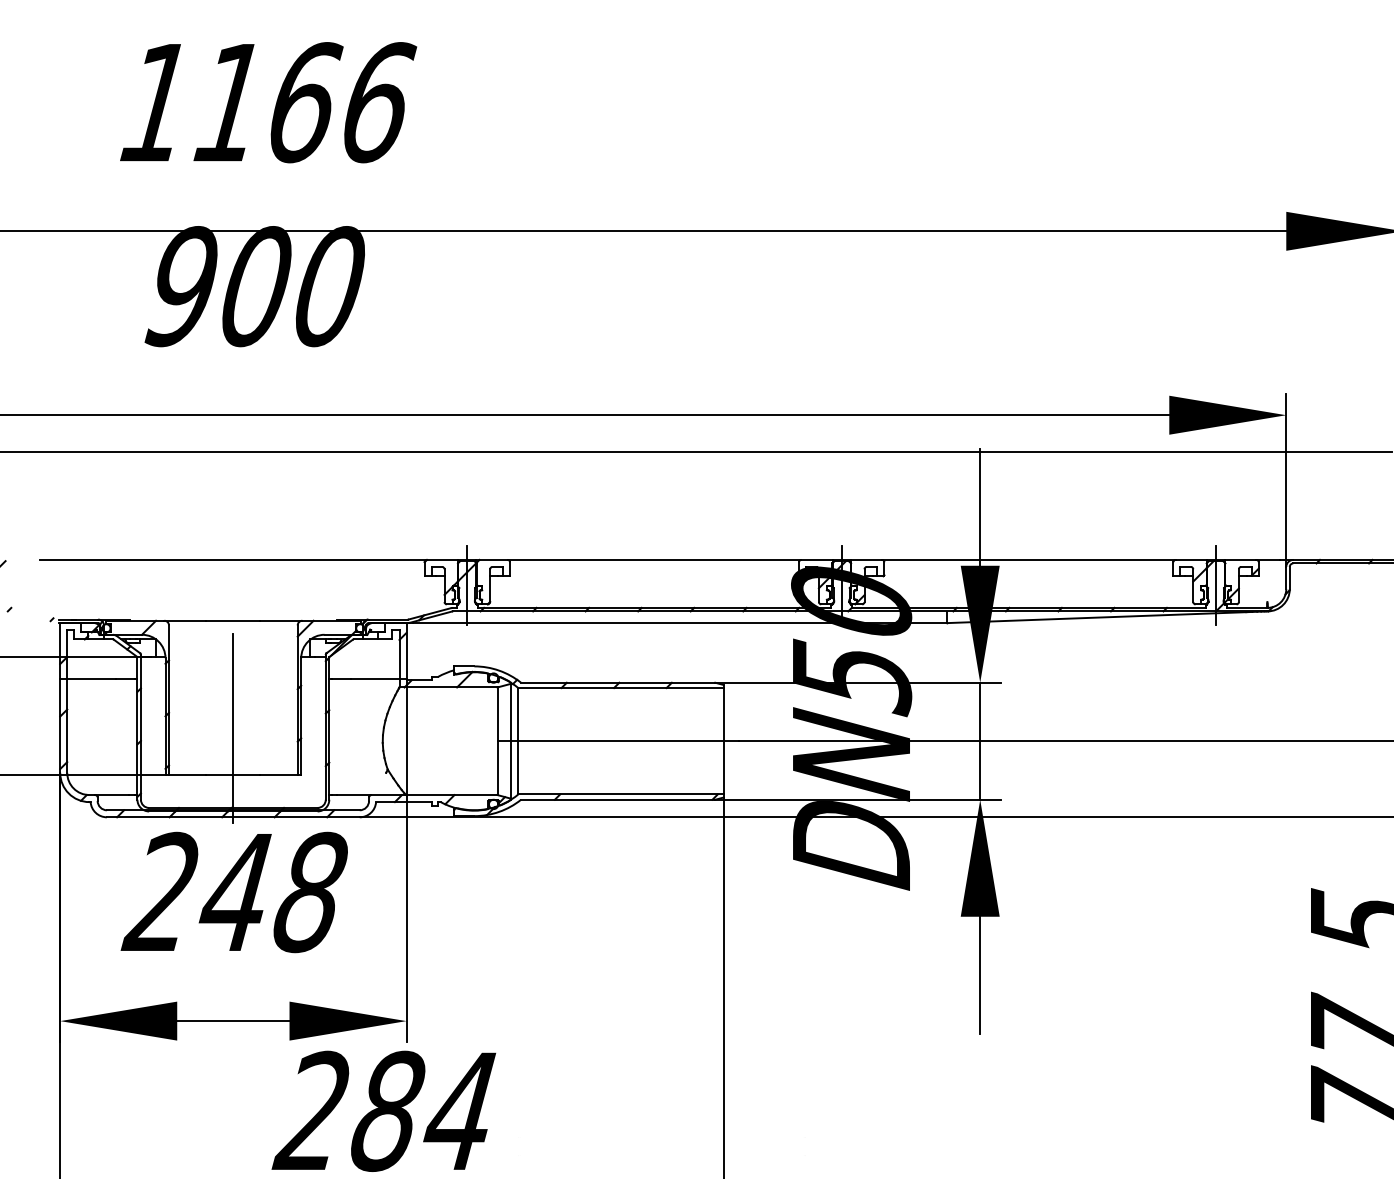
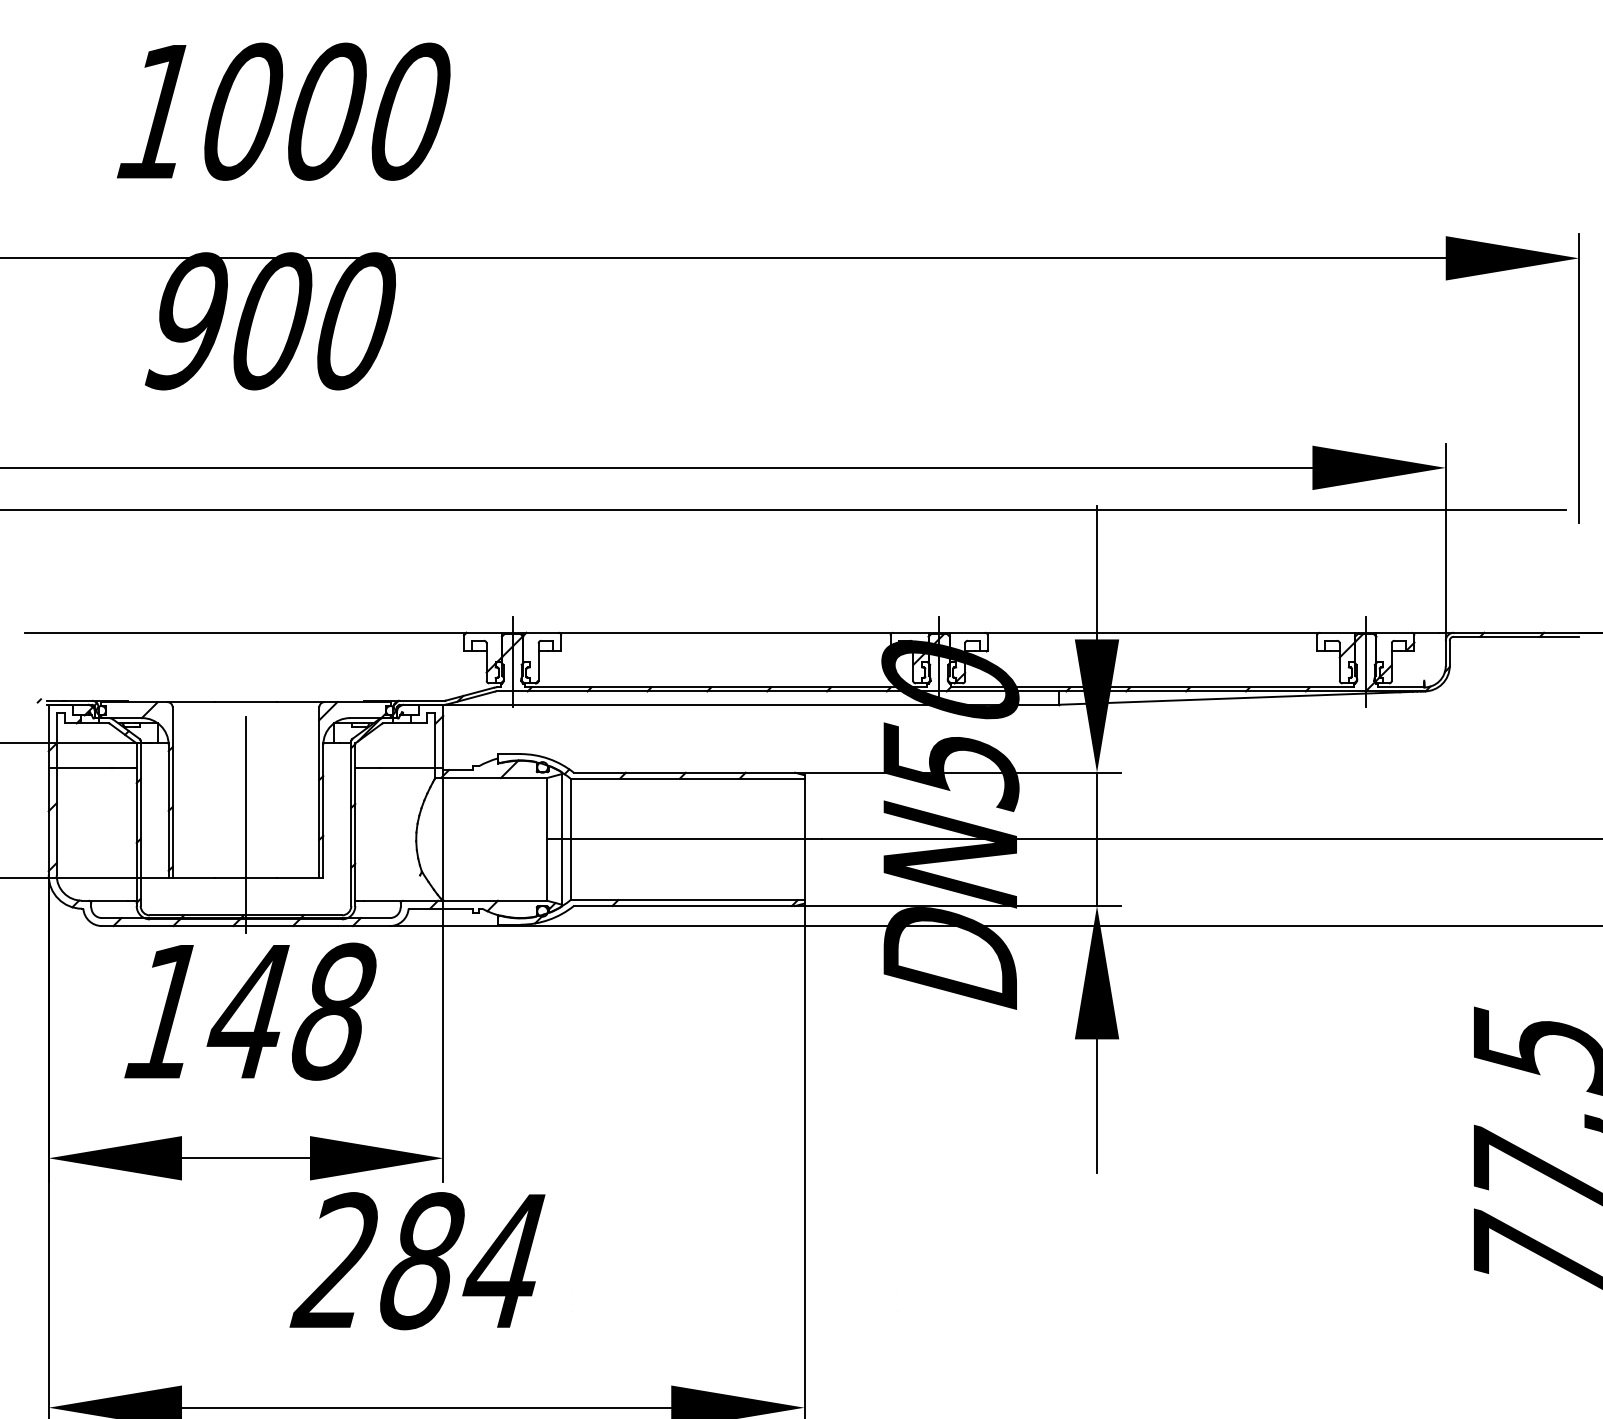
text: (304, 102) -> (327, 111), 1166 -> 1000
text: (159, 891) -> (161, 1010), 248 -> 148

